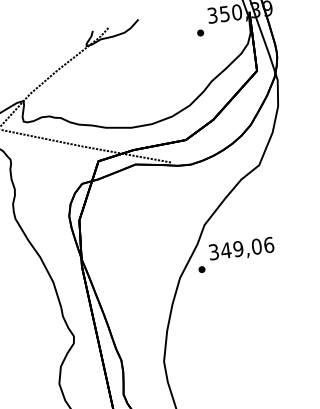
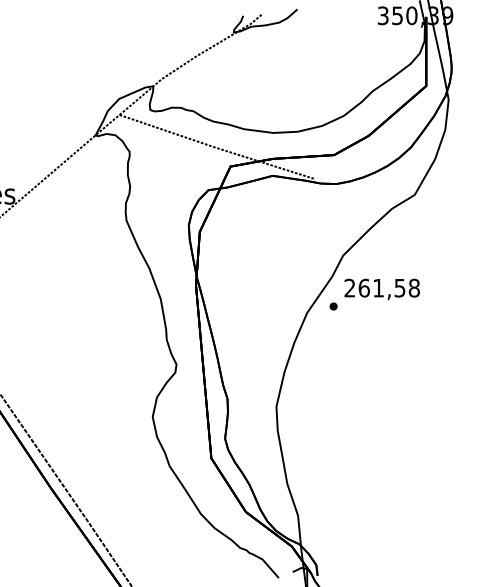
part: (200, 33) -> (366, 34), removed
text: (241, 248) -> (382, 287), 349,06 -> 261,58

